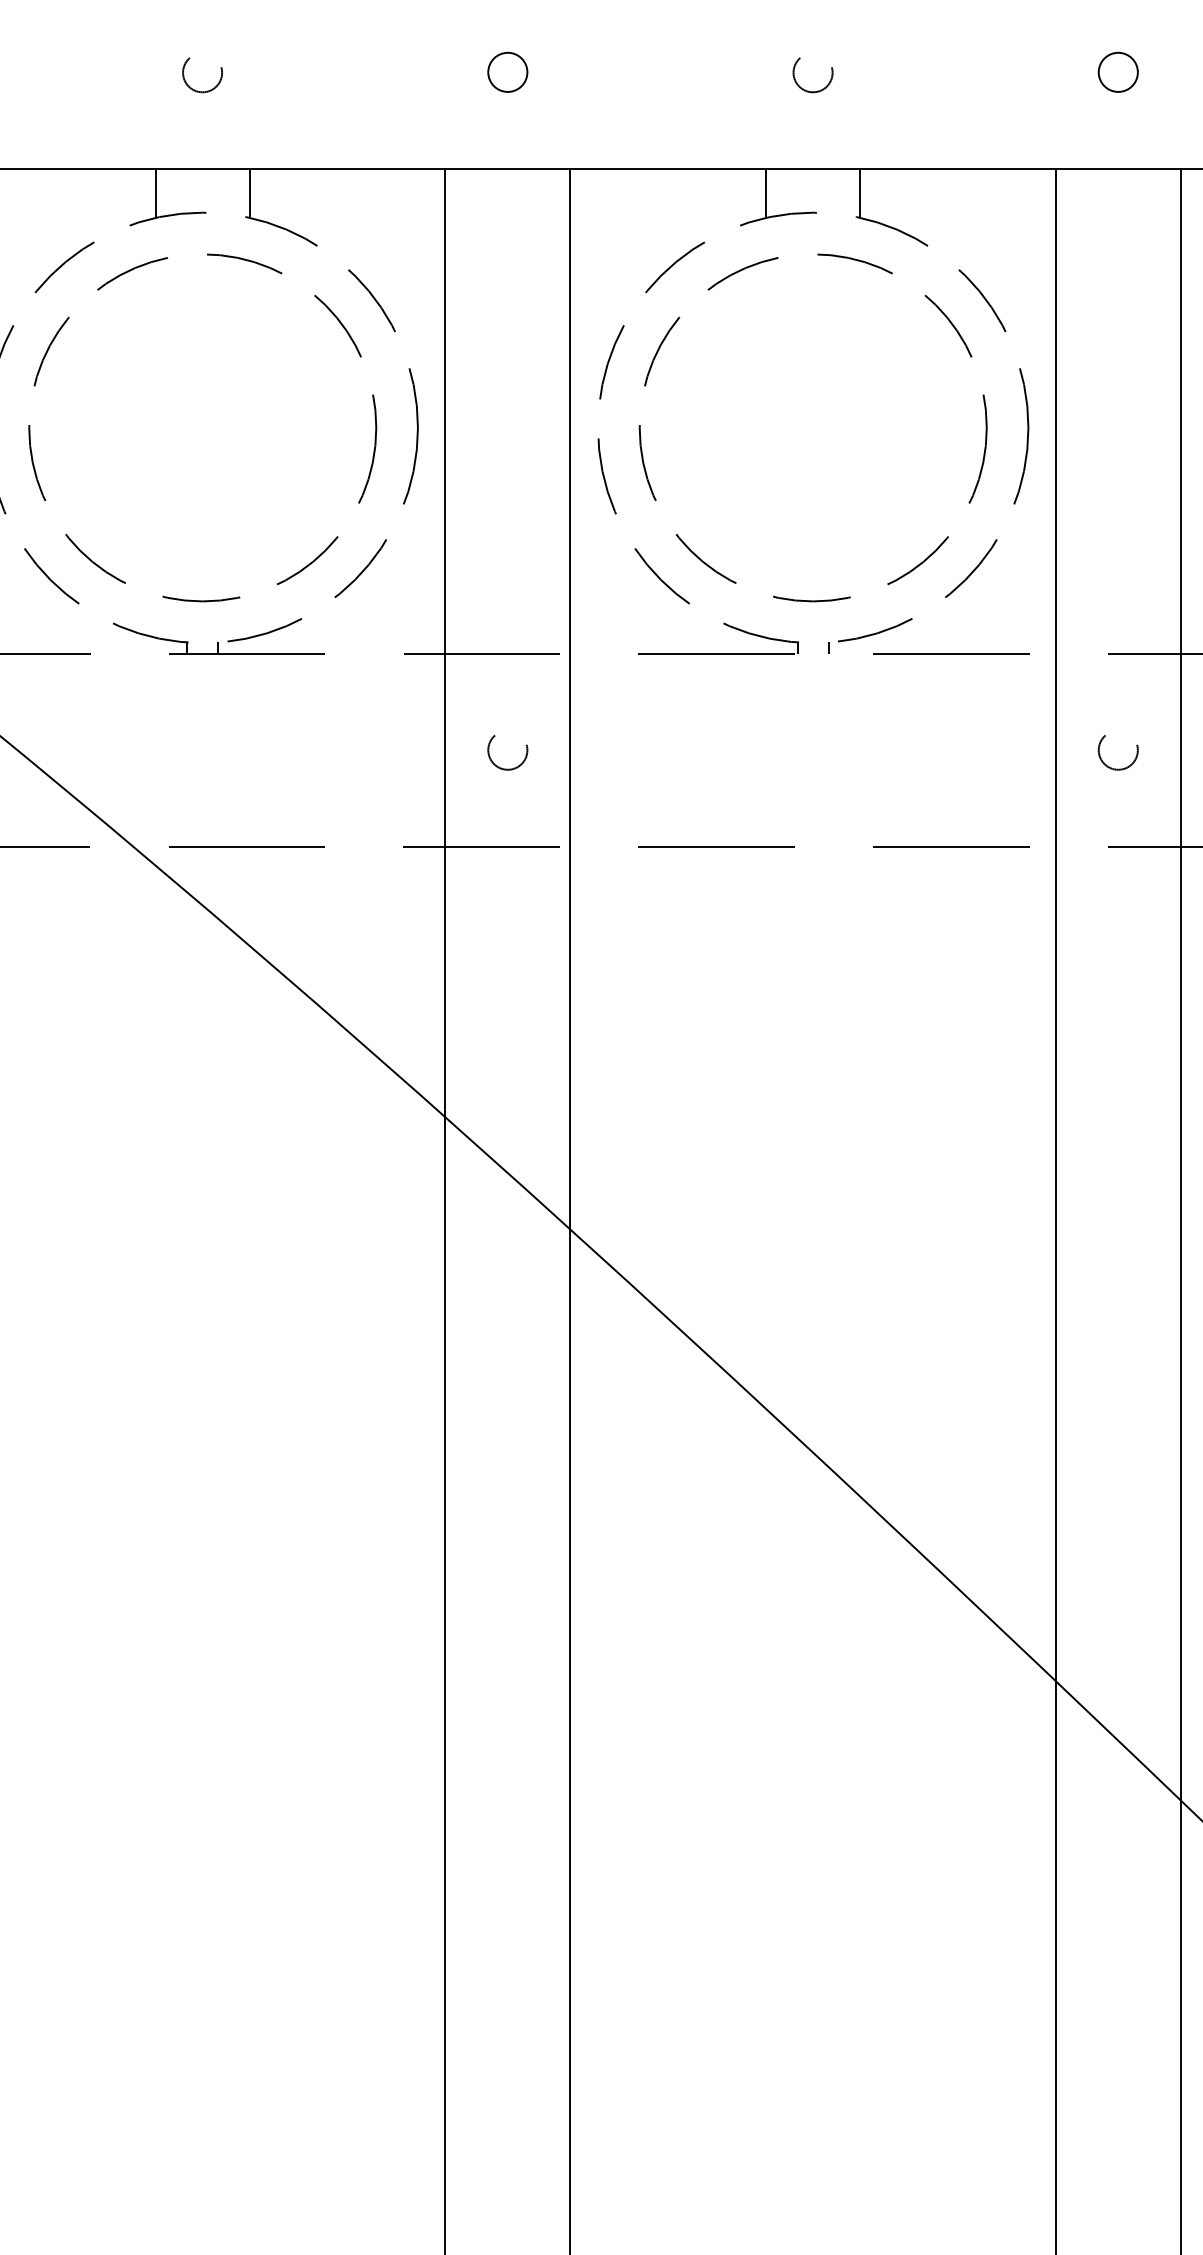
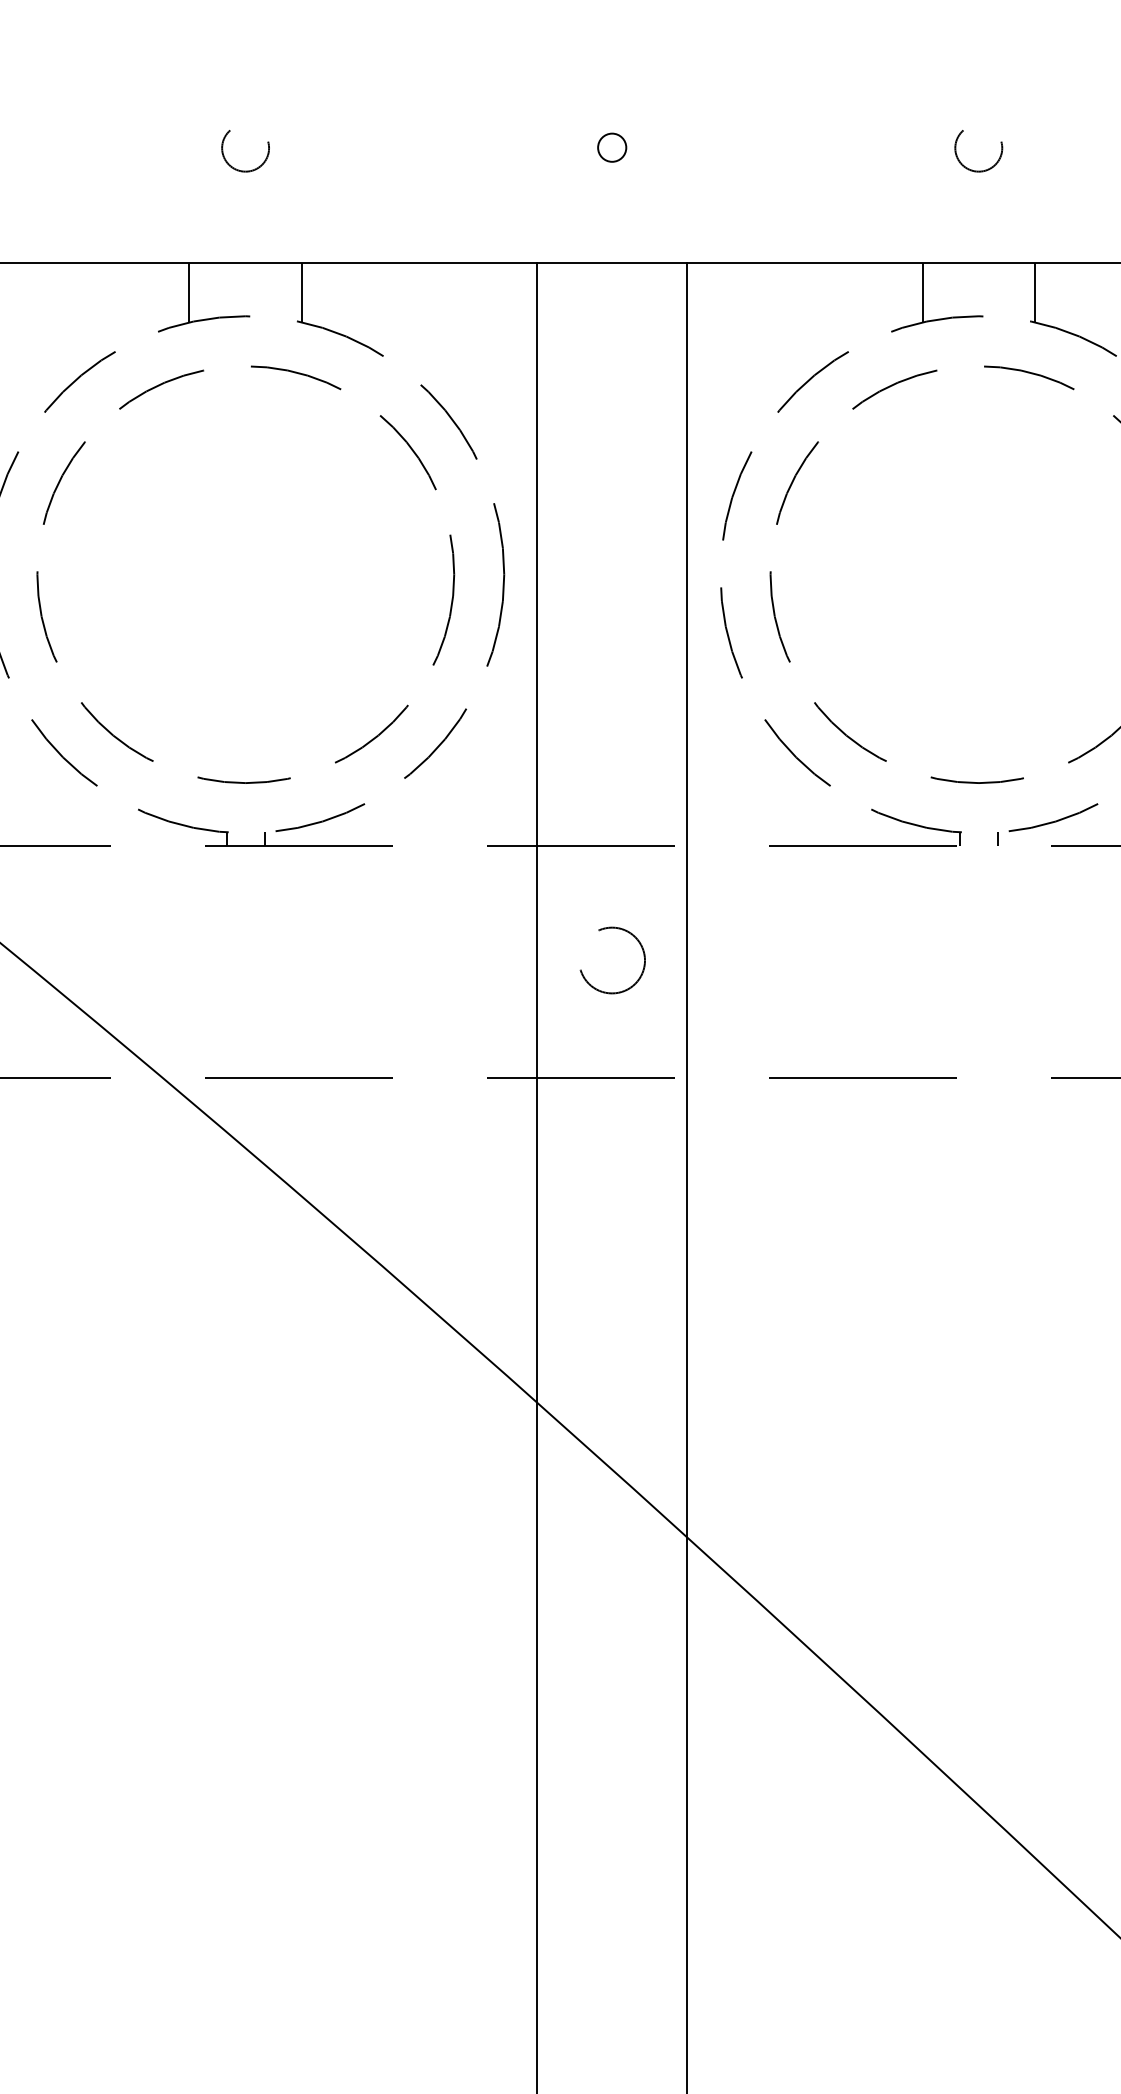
circle: (507, 71) -> (611, 146), size x0.6
circle: (507, 752) -> (611, 964), size x1.4

